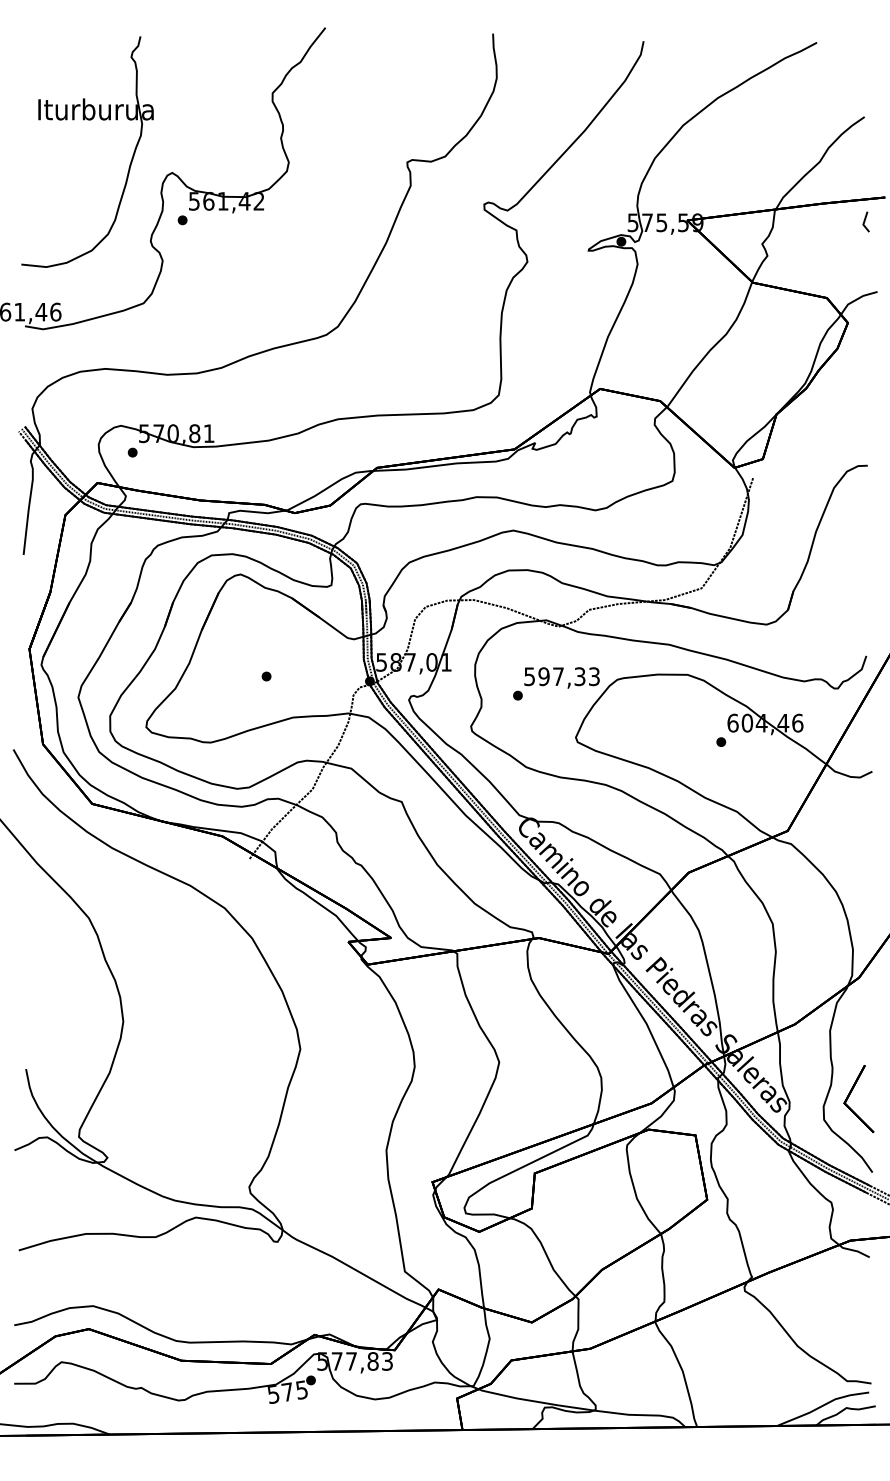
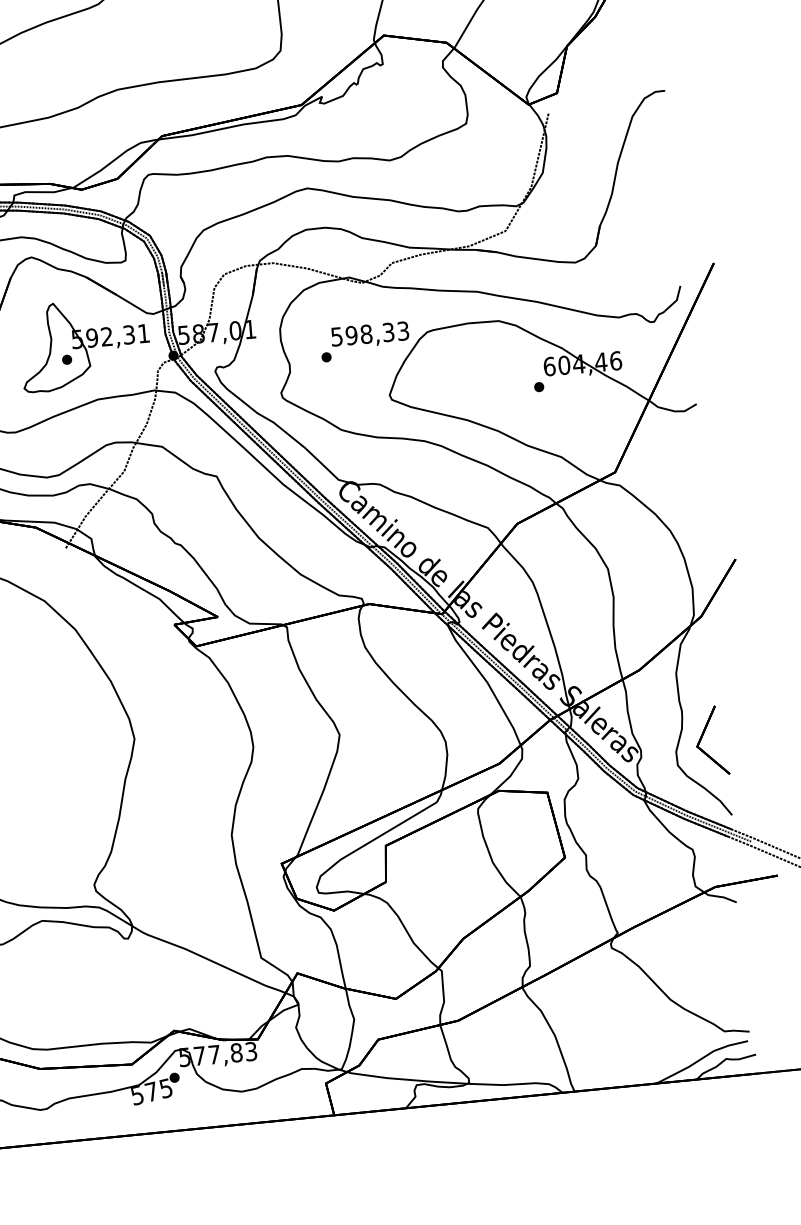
part: (285, 663) -> (85, 344), added
text: (558, 676) -> (366, 334), 597,33 -> 598,33

